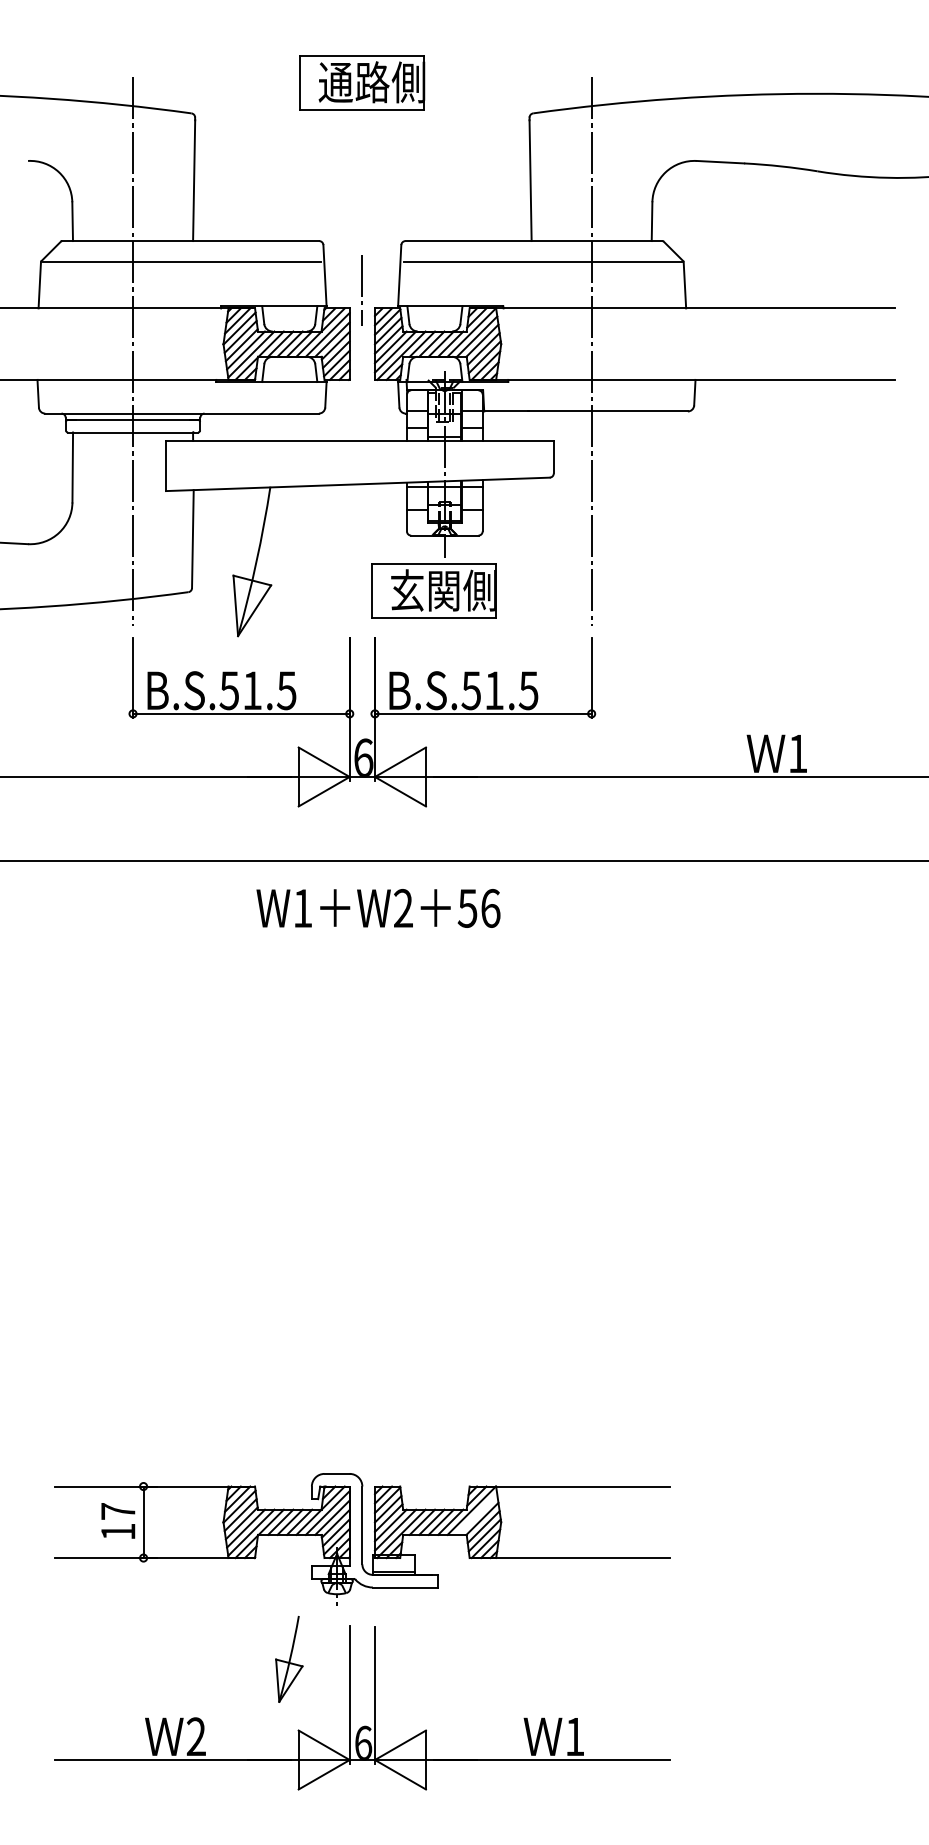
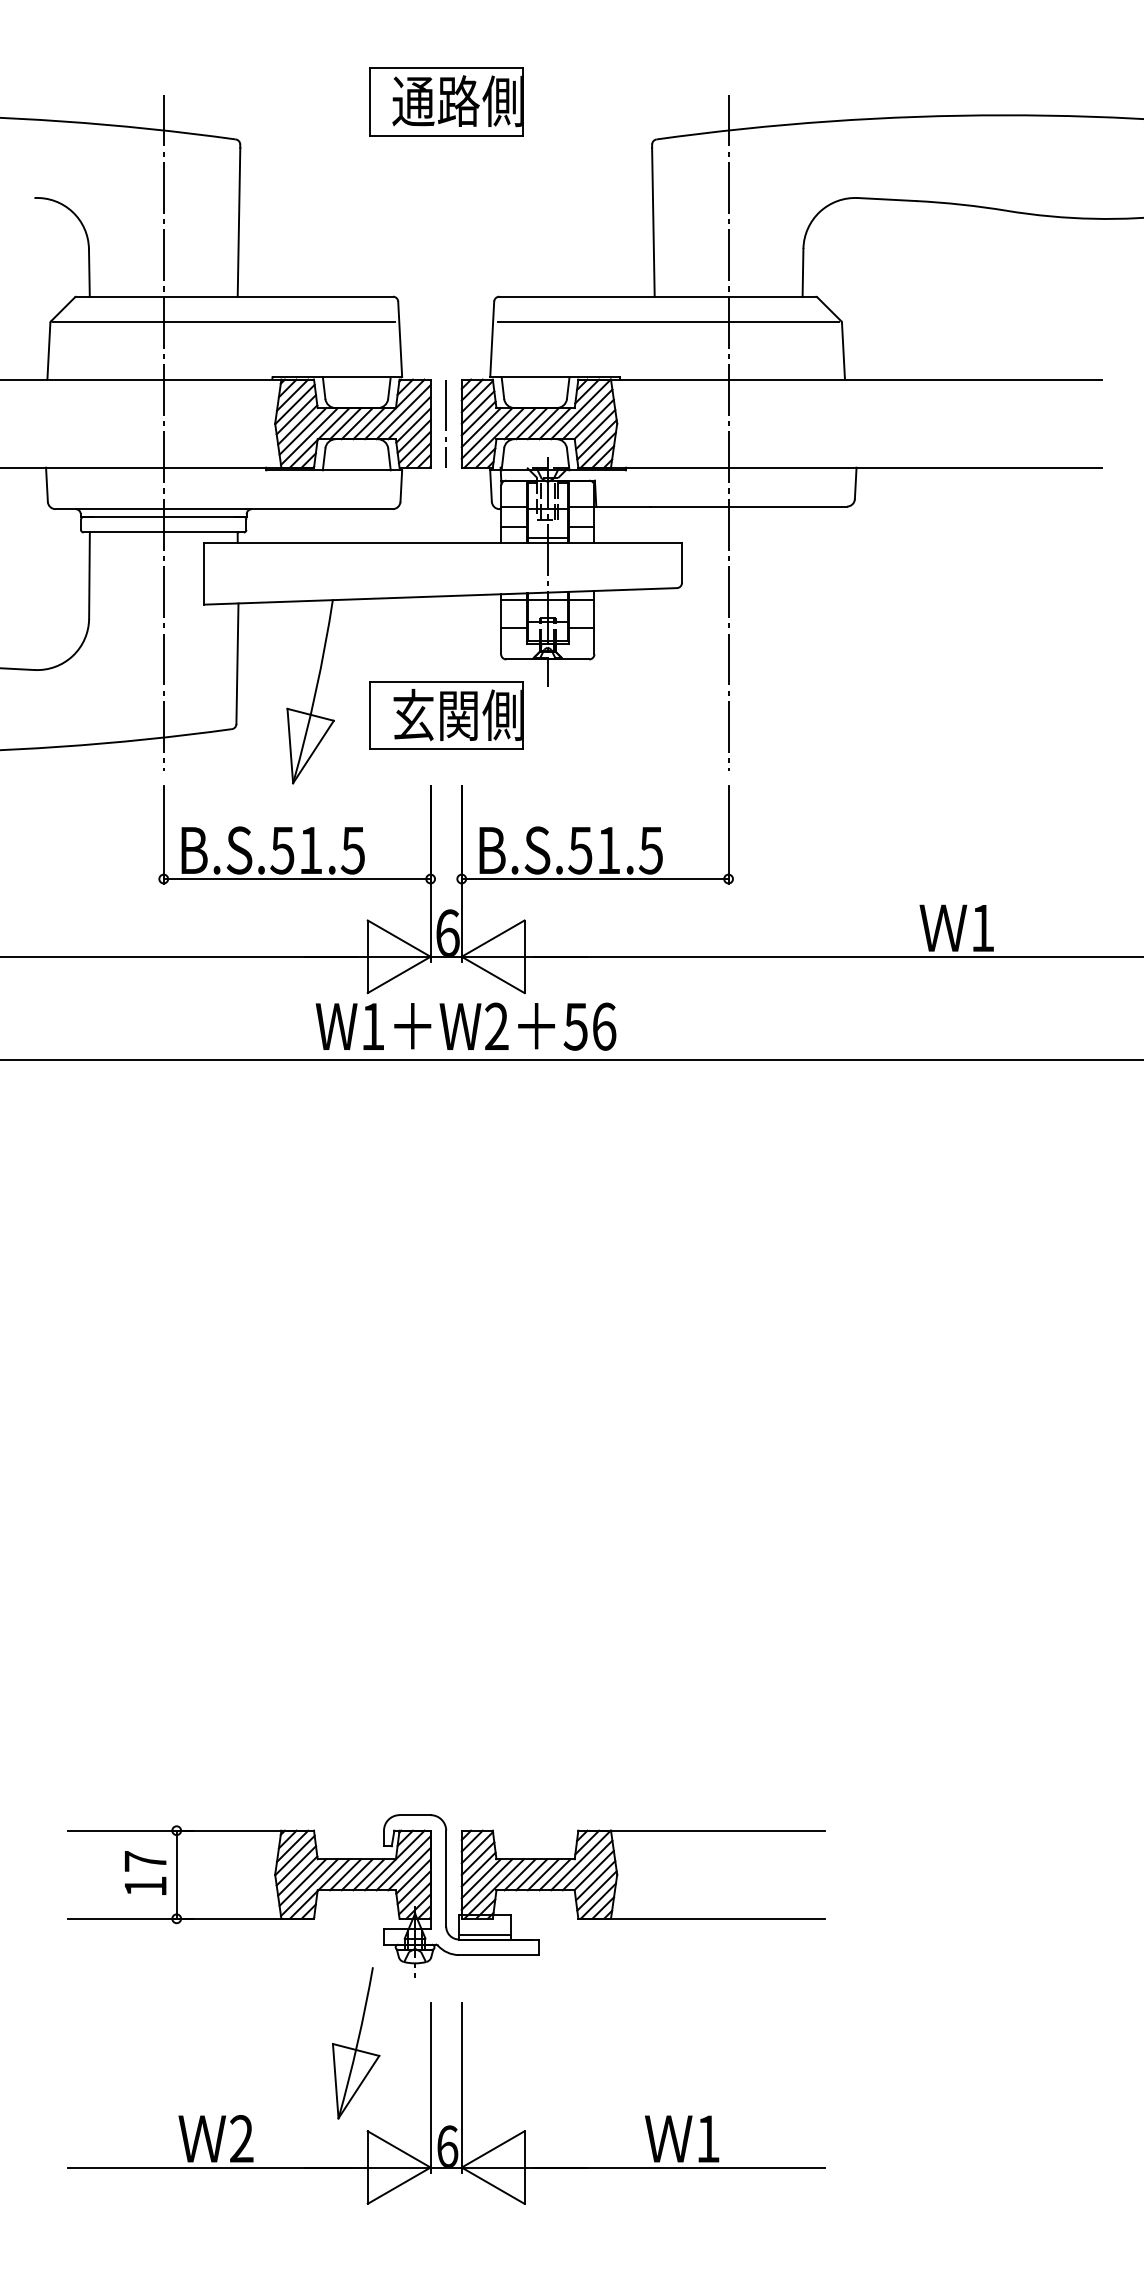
line: (361, 290) -> (445, 423), moved
part: (434, 590) -> (446, 715), moved
text: (378, 908) -> (465, 1026), moved
line: (477, 1514) -> (587, 1865), added
part: (289, 1659) -> (356, 2043), size x1.43

